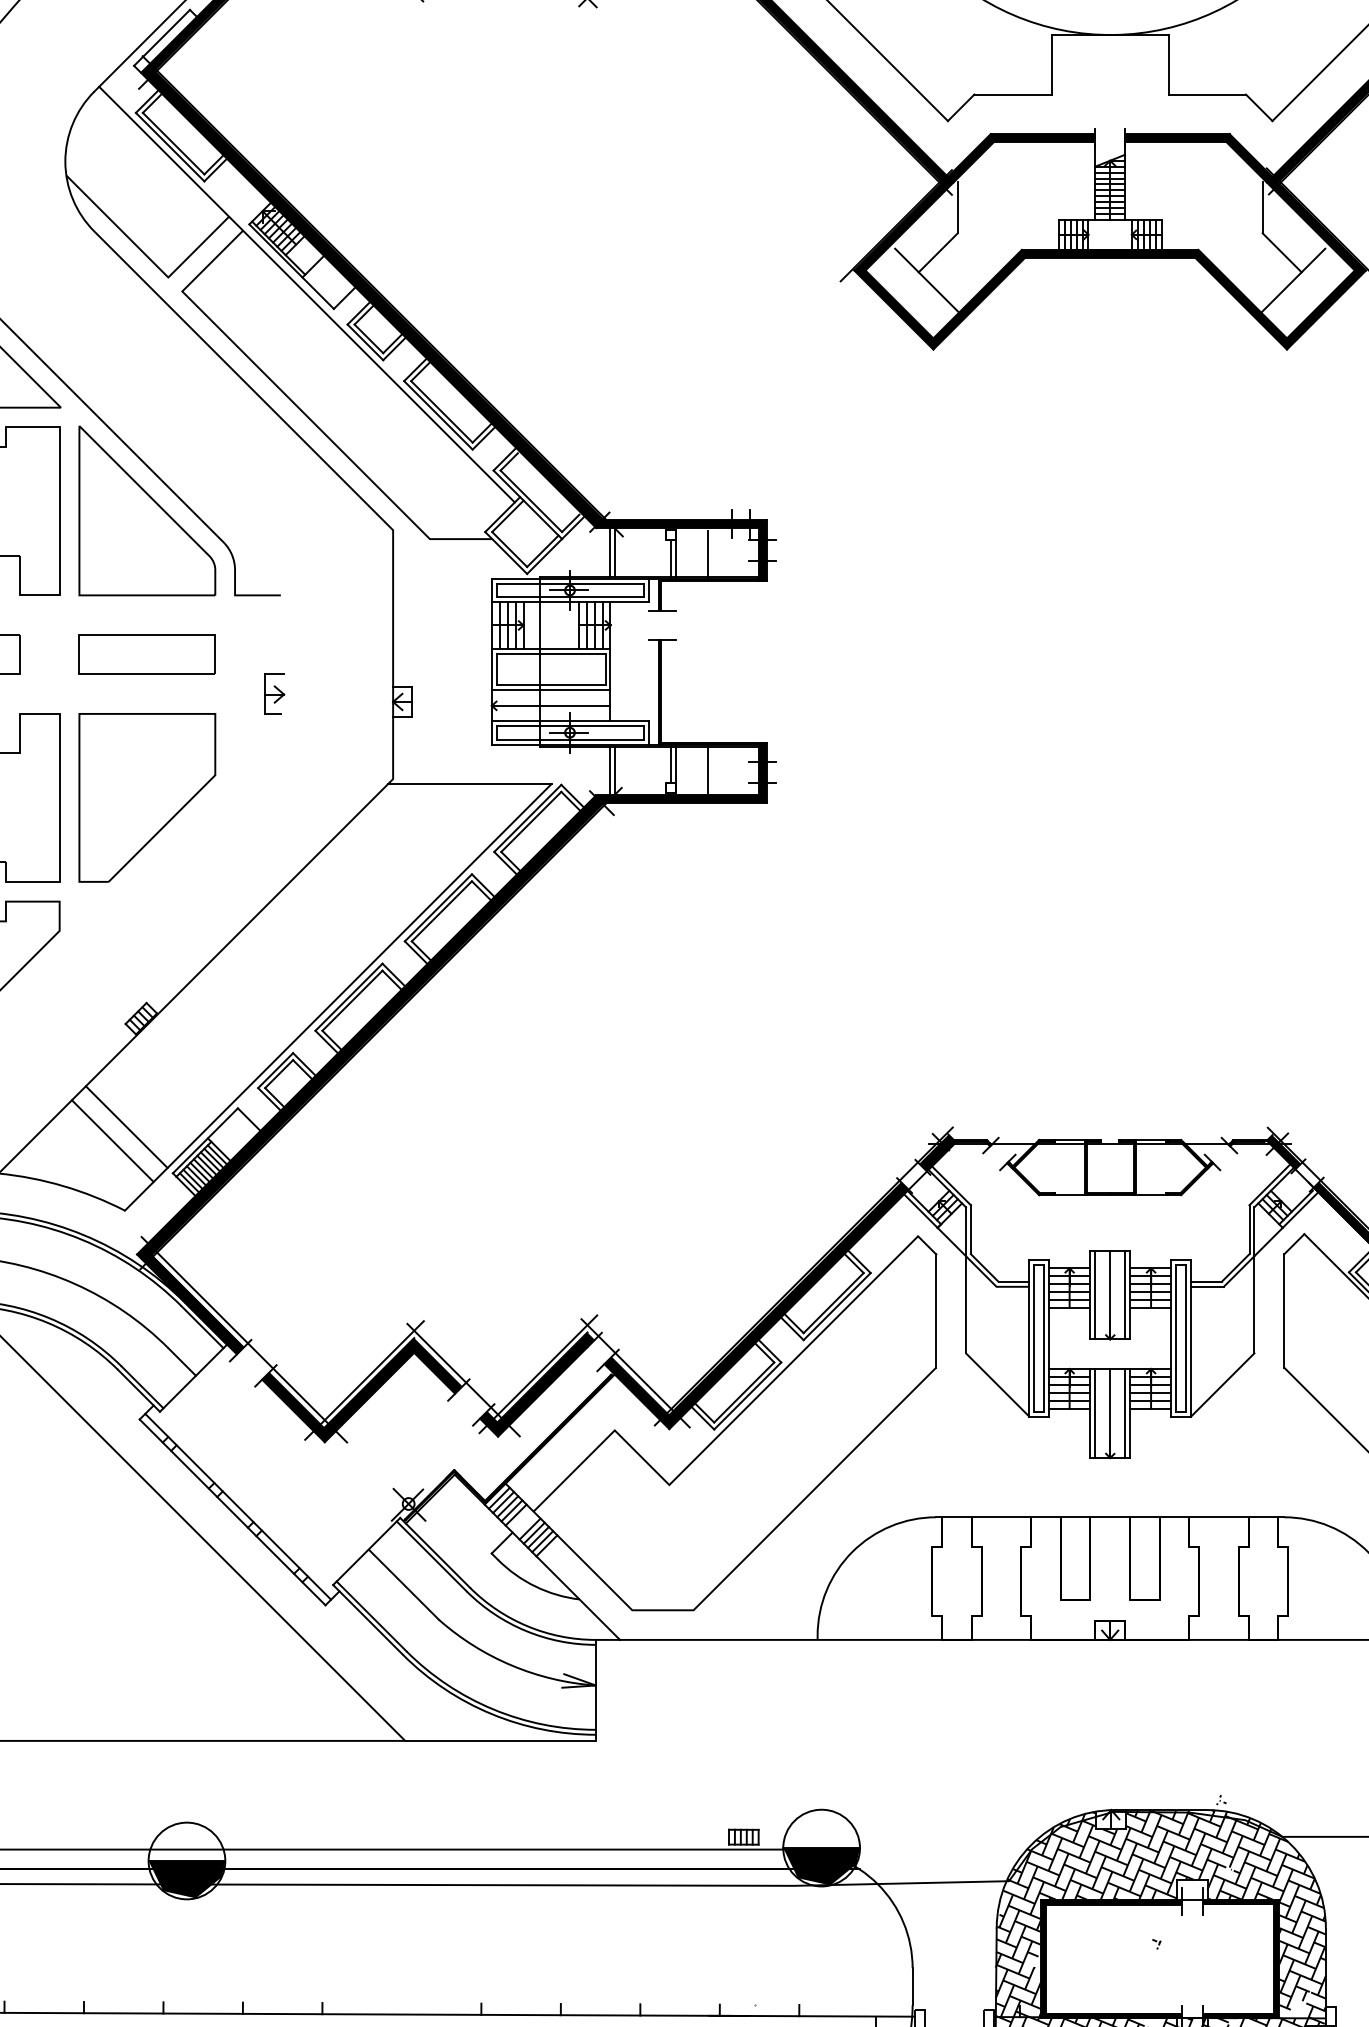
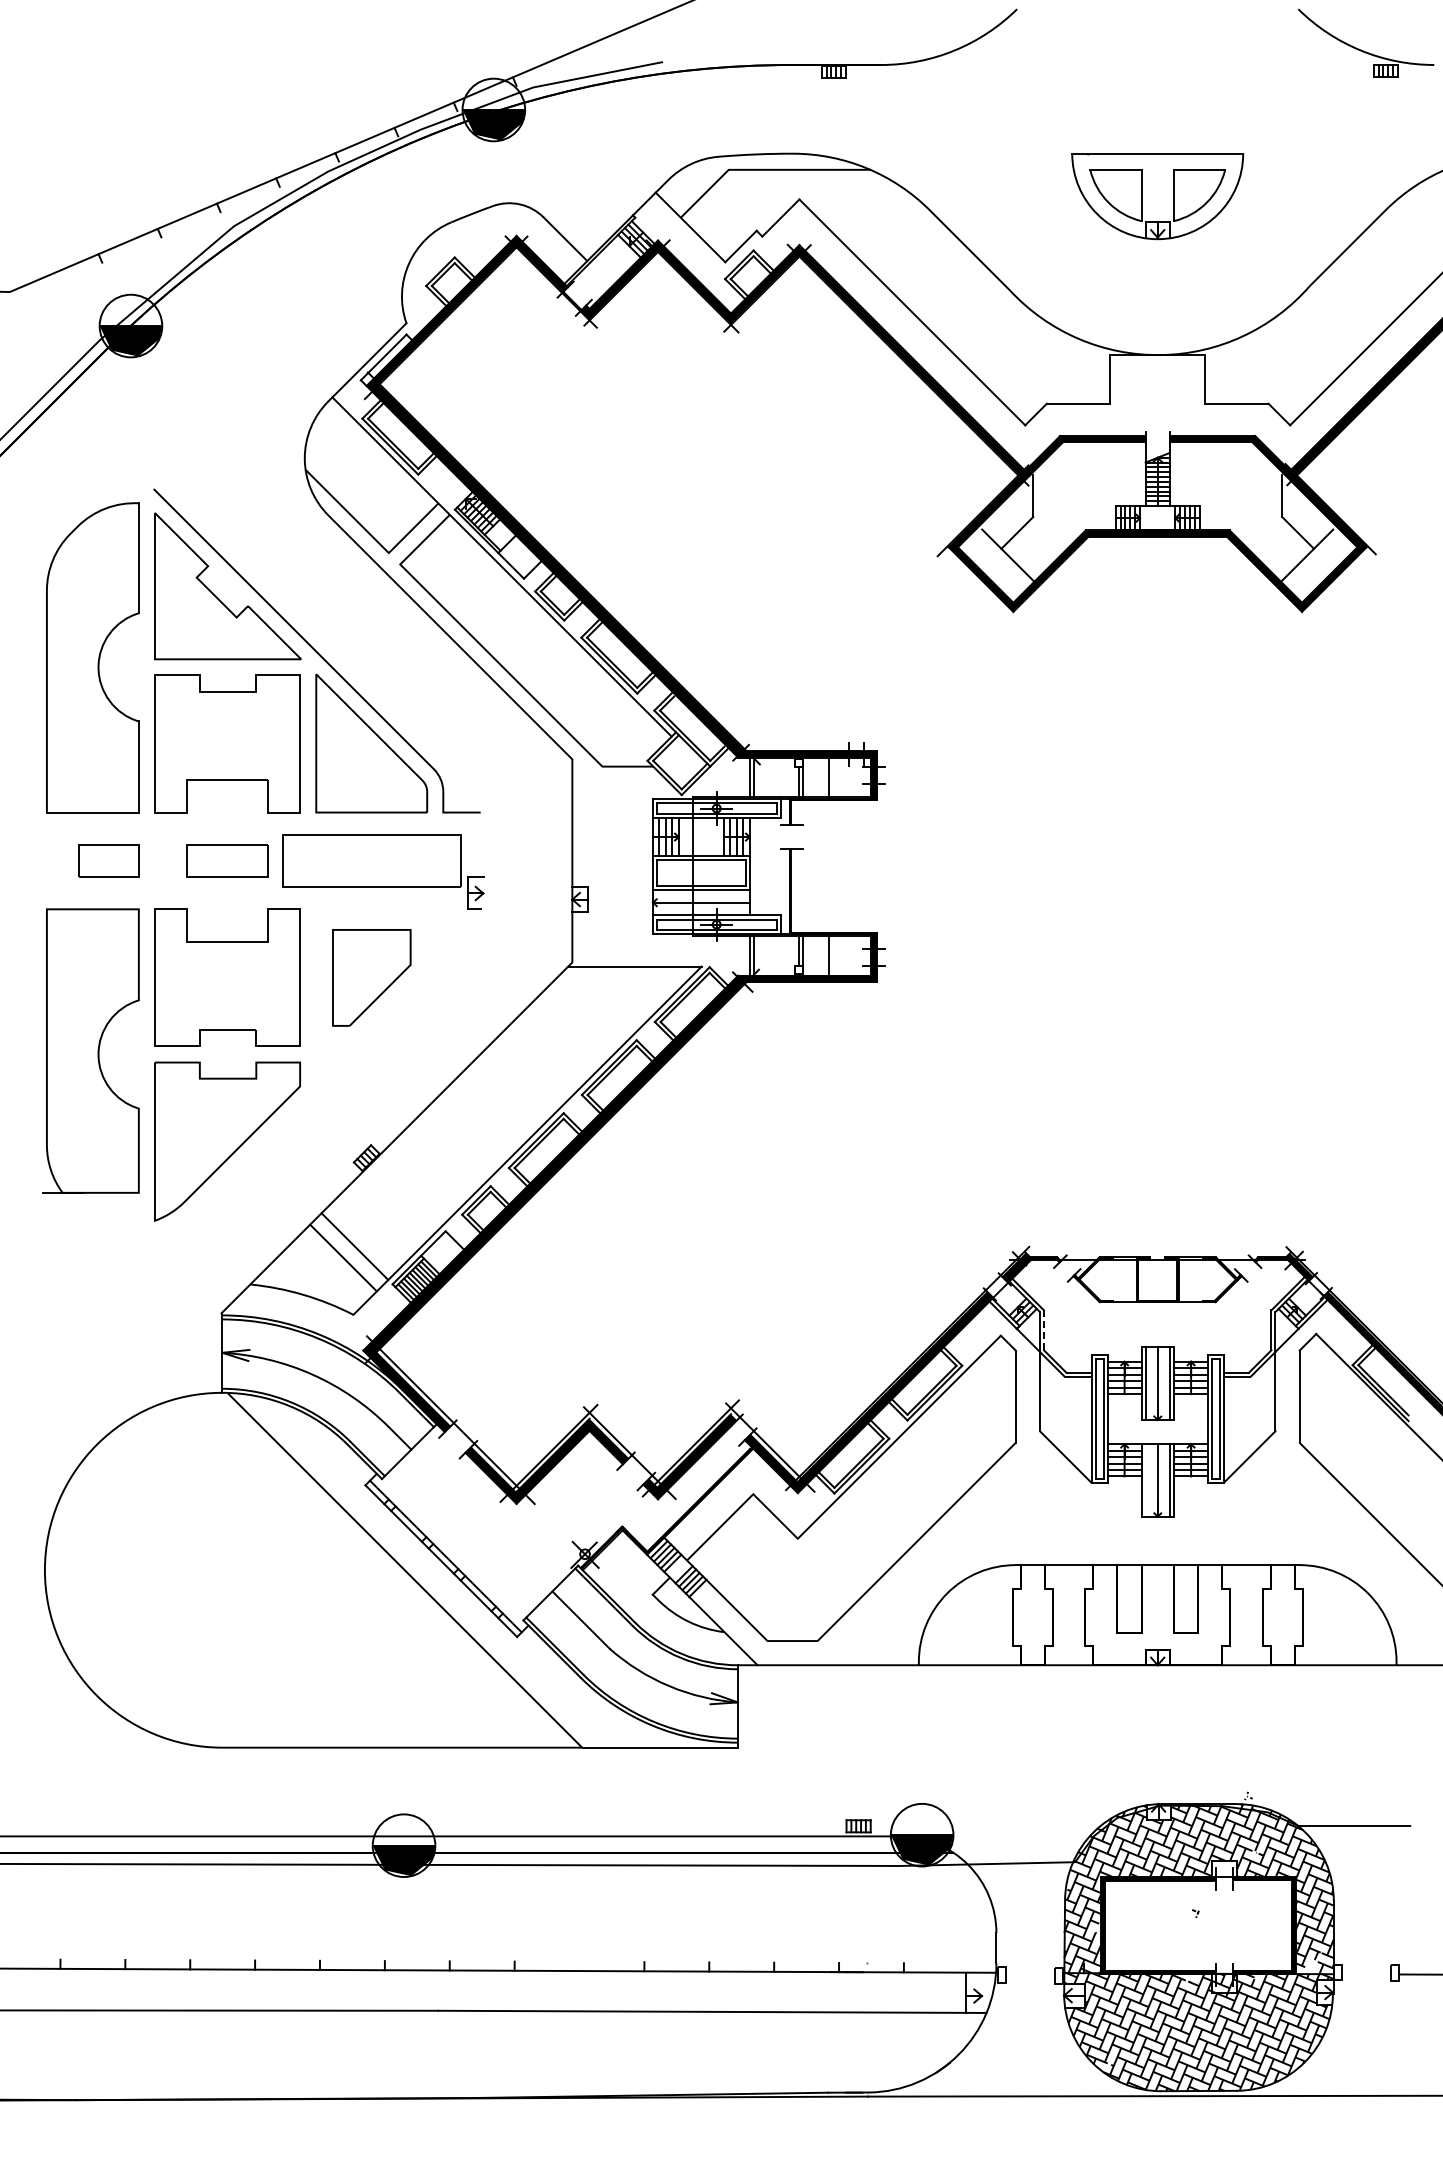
part: (147, 654) -> (371, 860), size x1.6
part: (147, 797) -> (371, 977), size x0.7
line: (971, 1229) -> (1044, 1330), solid -> dashed
line: (1095, 1413) -> (1145, 1480), removed

